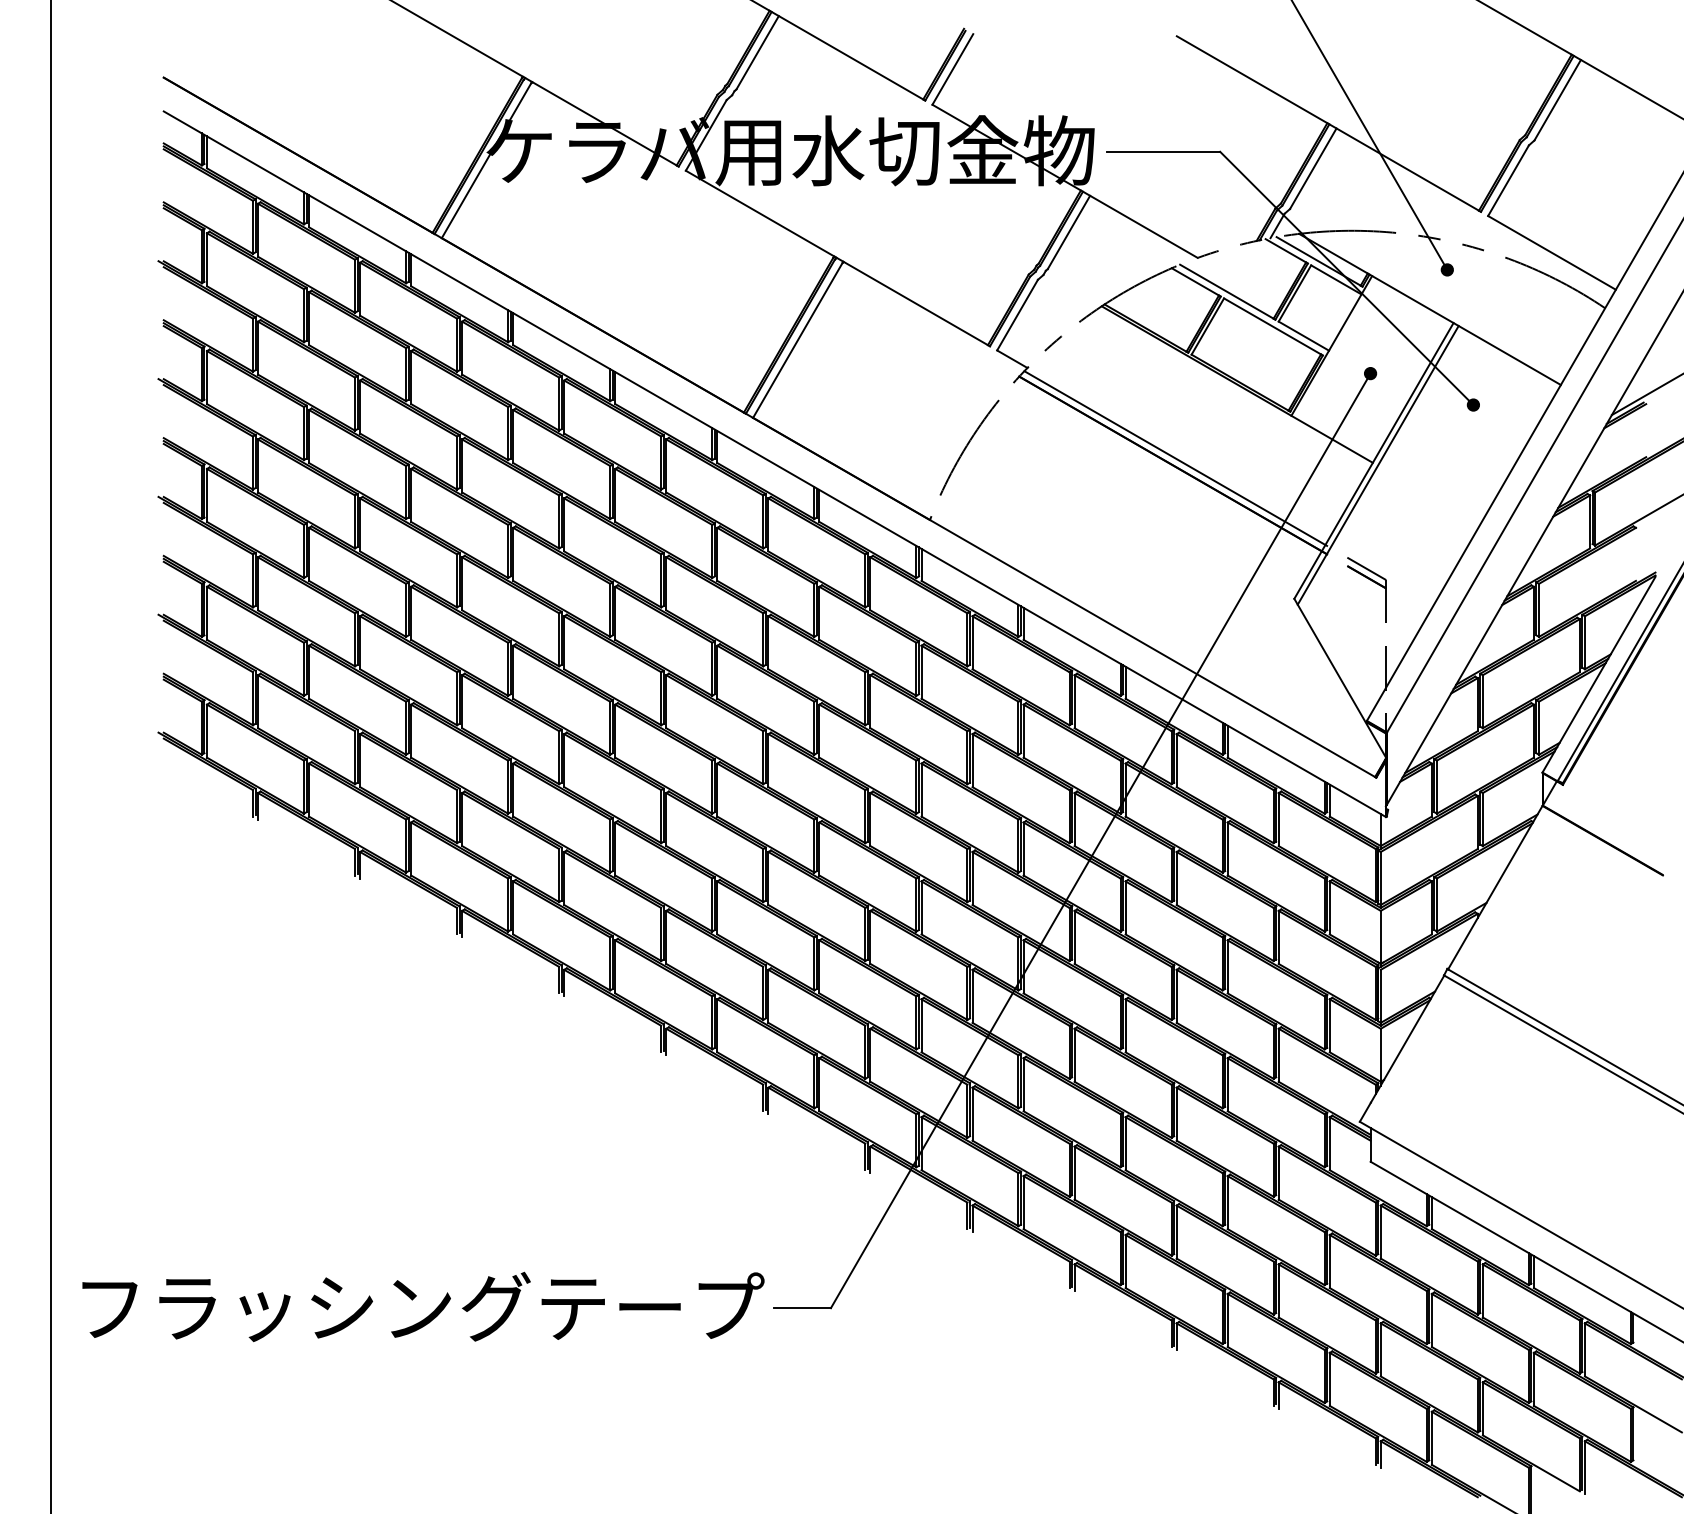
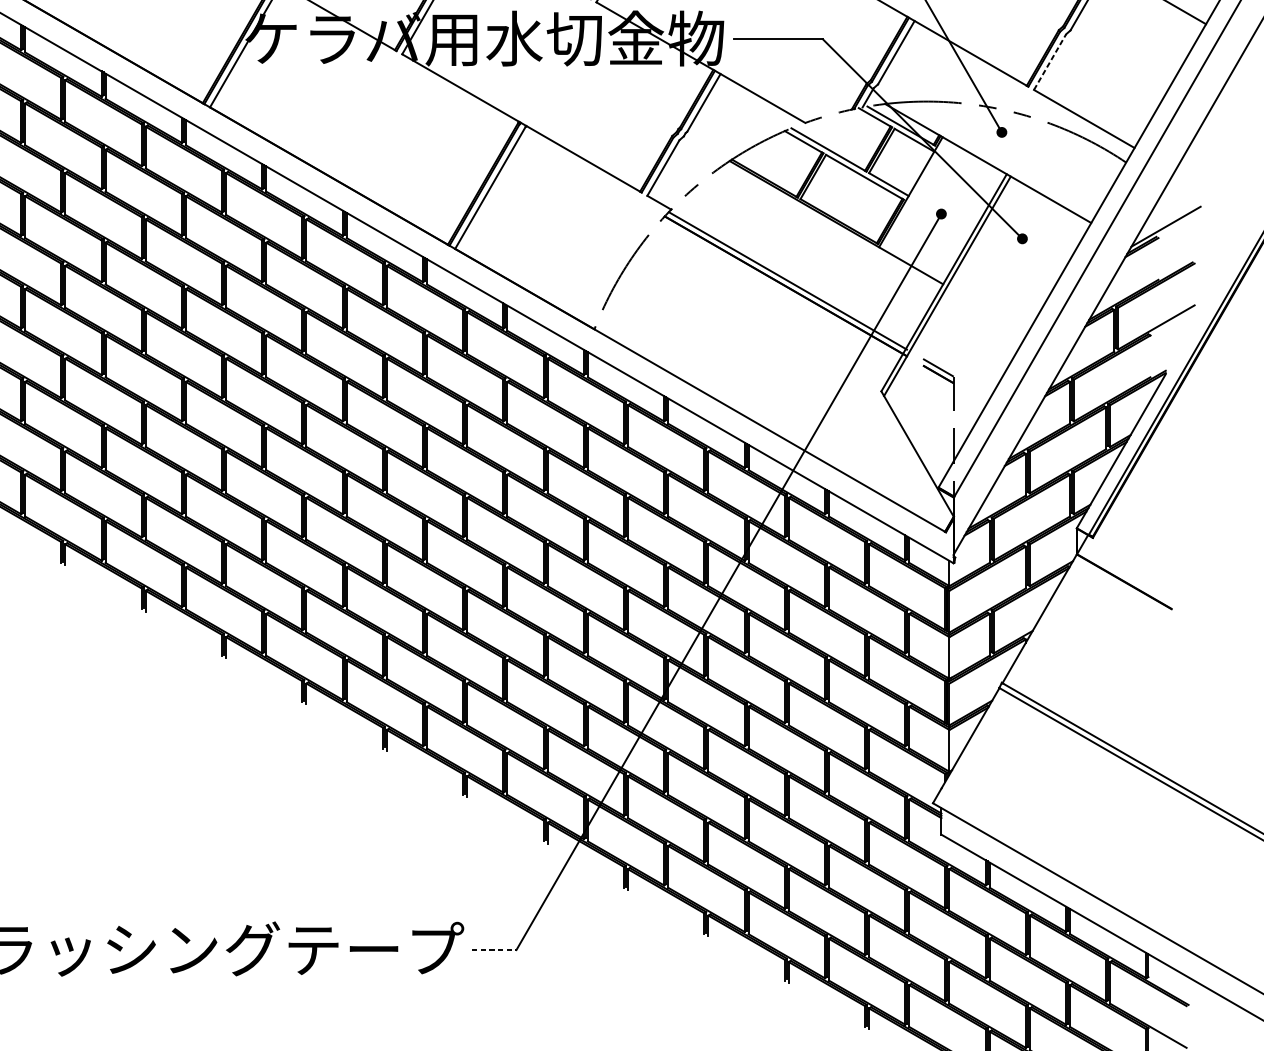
line: (1508, 180) -> (1050, 61), solid -> dashed
line: (803, 1308) -> (494, 950), solid -> dashed

